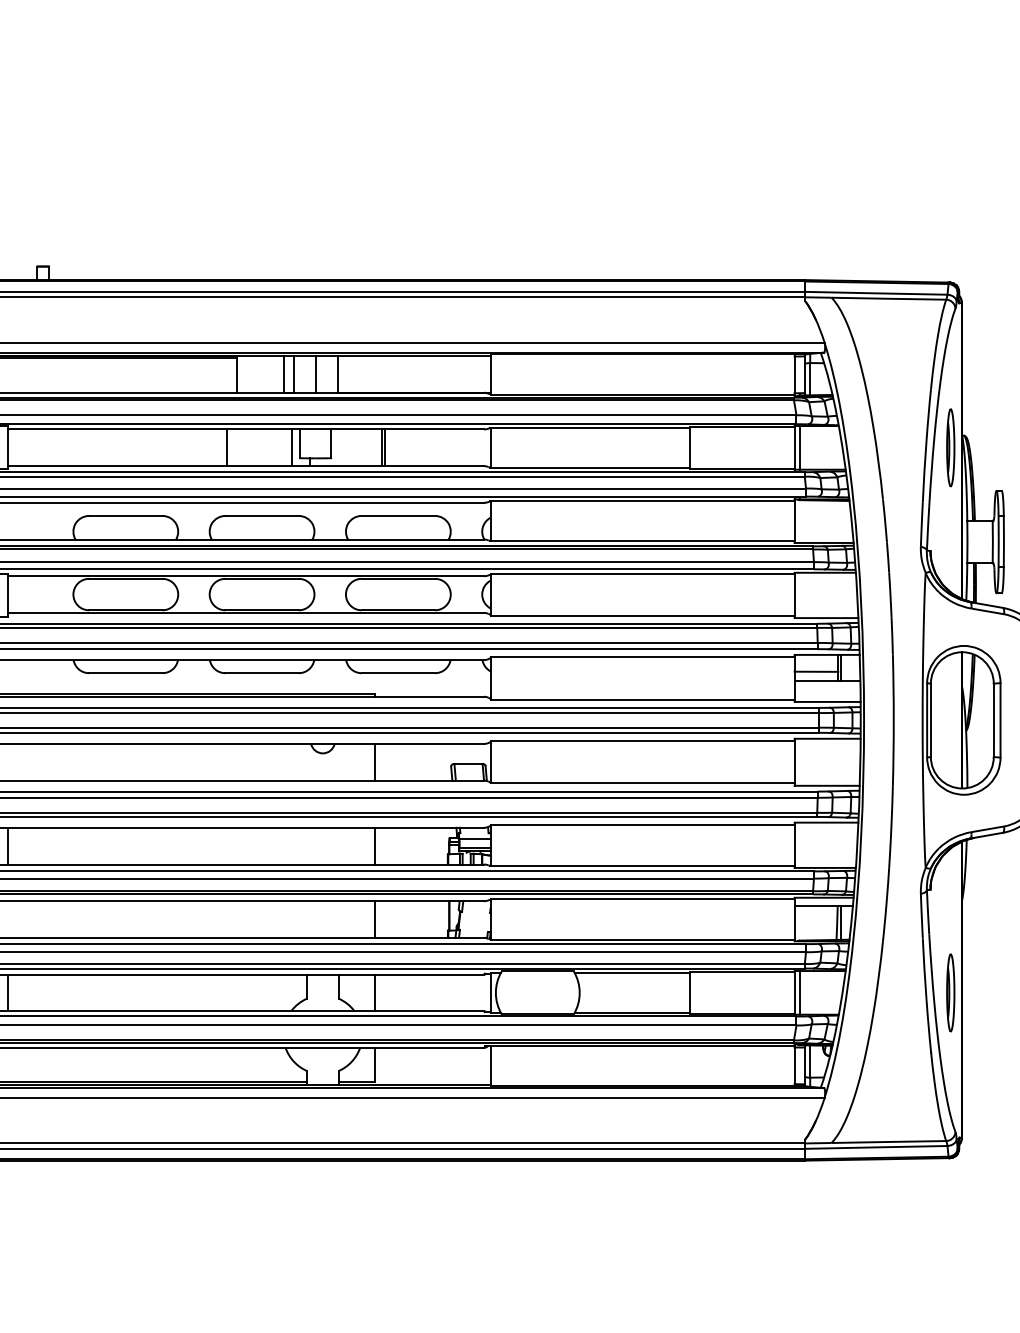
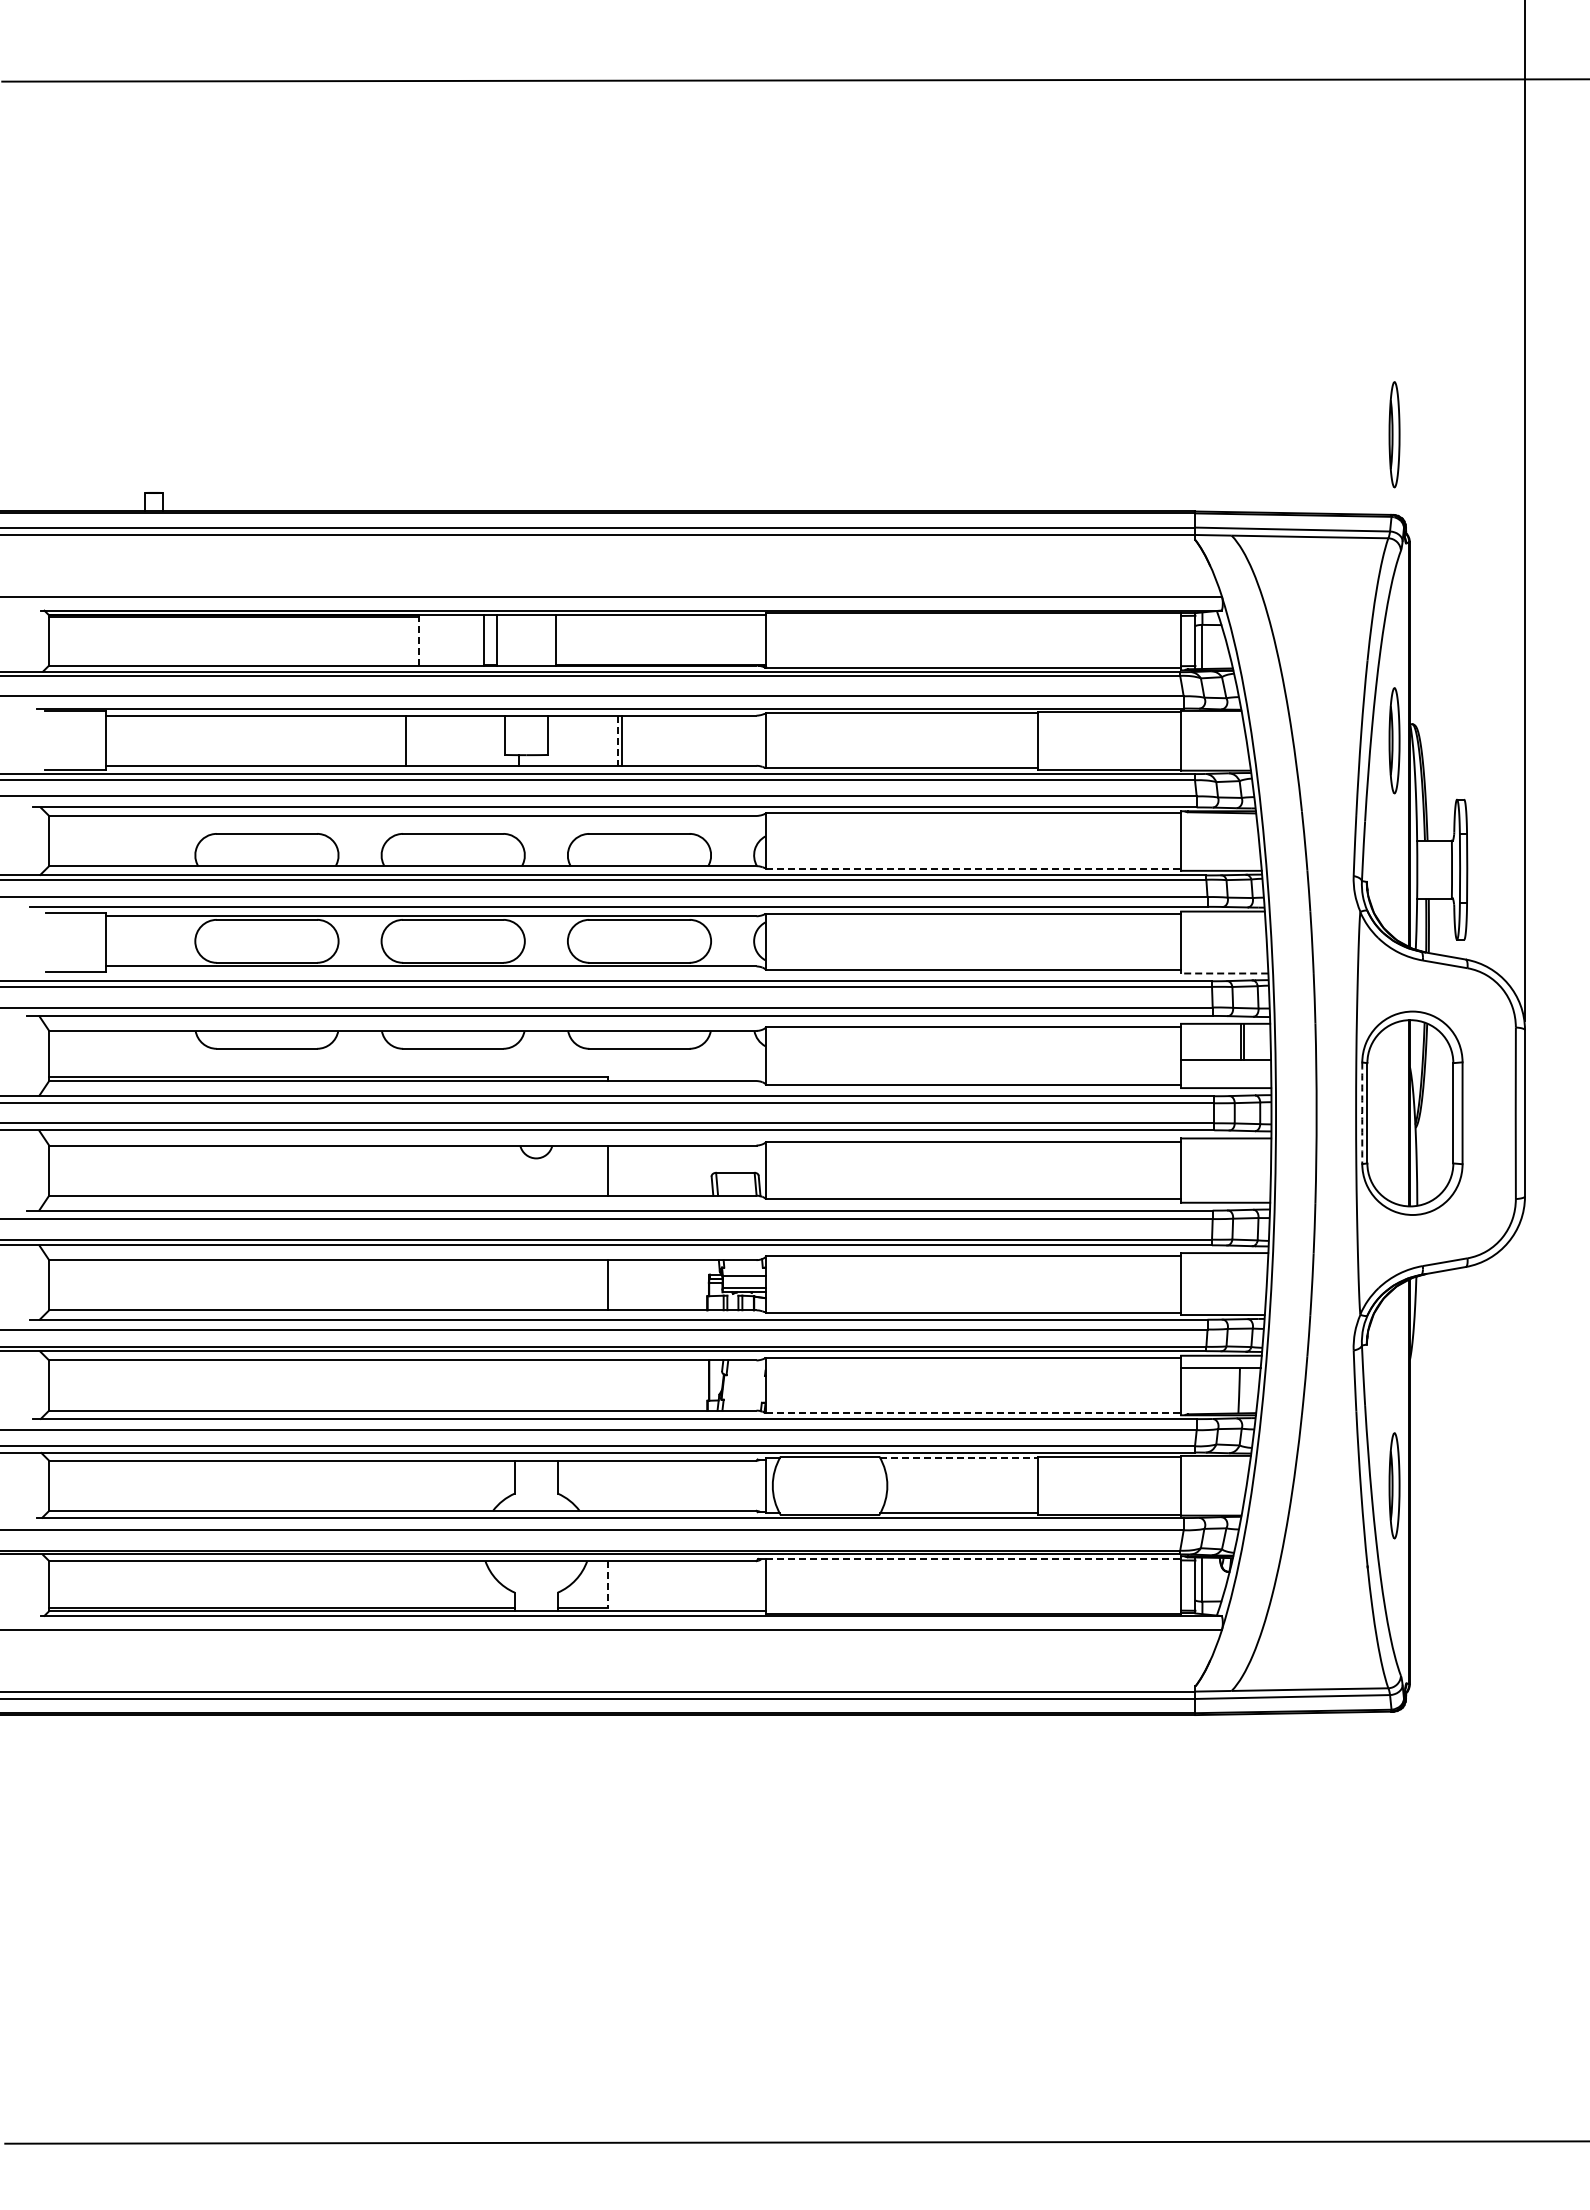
part: (950, 223) -> (1394, 434), added
line: (236, 373) -> (418, 639), solid -> dashed
line: (315, 374) -> (526, 640), removed
line: (292, 447) -> (494, 740), removed
line: (800, 447) -> (1188, 740), removed
line: (382, 448) -> (617, 741), solid -> dashed
line: (642, 541) -> (973, 868), solid -> dashed
line: (826, 618) -> (1224, 973), solid -> dashed
line: (816, 671) -> (1210, 1046), removed
arc: (927, 720) -> (1362, 1113), solid -> dashed
line: (8, 846) -> (106, 1285), removed
line: (374, 919) -> (607, 1385), removed
line: (840, 923) -> (1244, 1390), removed
line: (642, 940) -> (973, 1413), solid -> dashed
line: (632, 972) -> (959, 1458), solid -> dashed
line: (8, 992) -> (106, 1485), removed
line: (374, 992) -> (607, 1485), removed
line: (800, 992) -> (1188, 1485), removed
line: (642, 1046) -> (973, 1558), solid -> dashed
line: (374, 1065) -> (607, 1584), solid -> dashed

